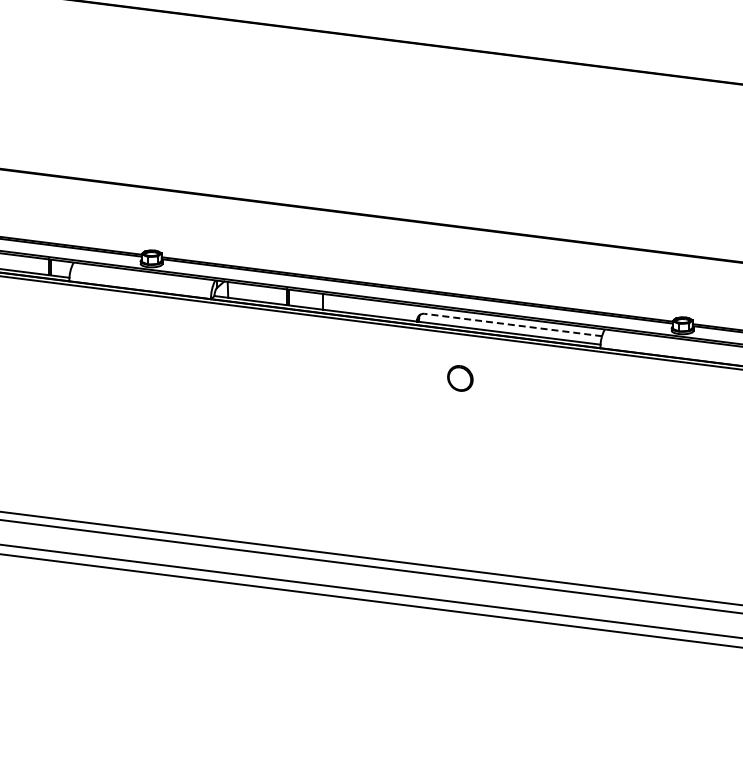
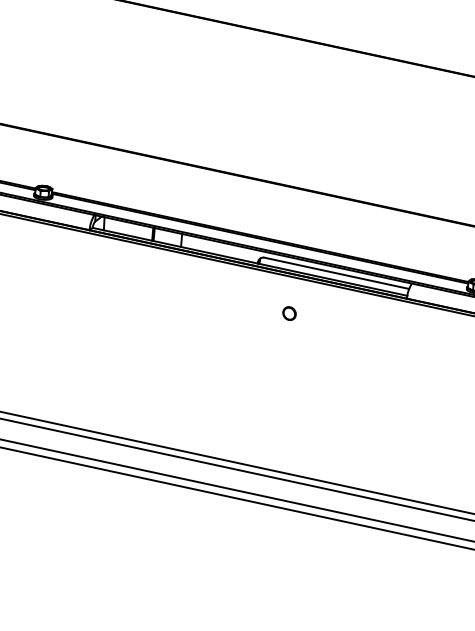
line: (513, 325) -> (336, 273), dashed -> solid
part: (460, 378) -> (289, 313), size x0.62

